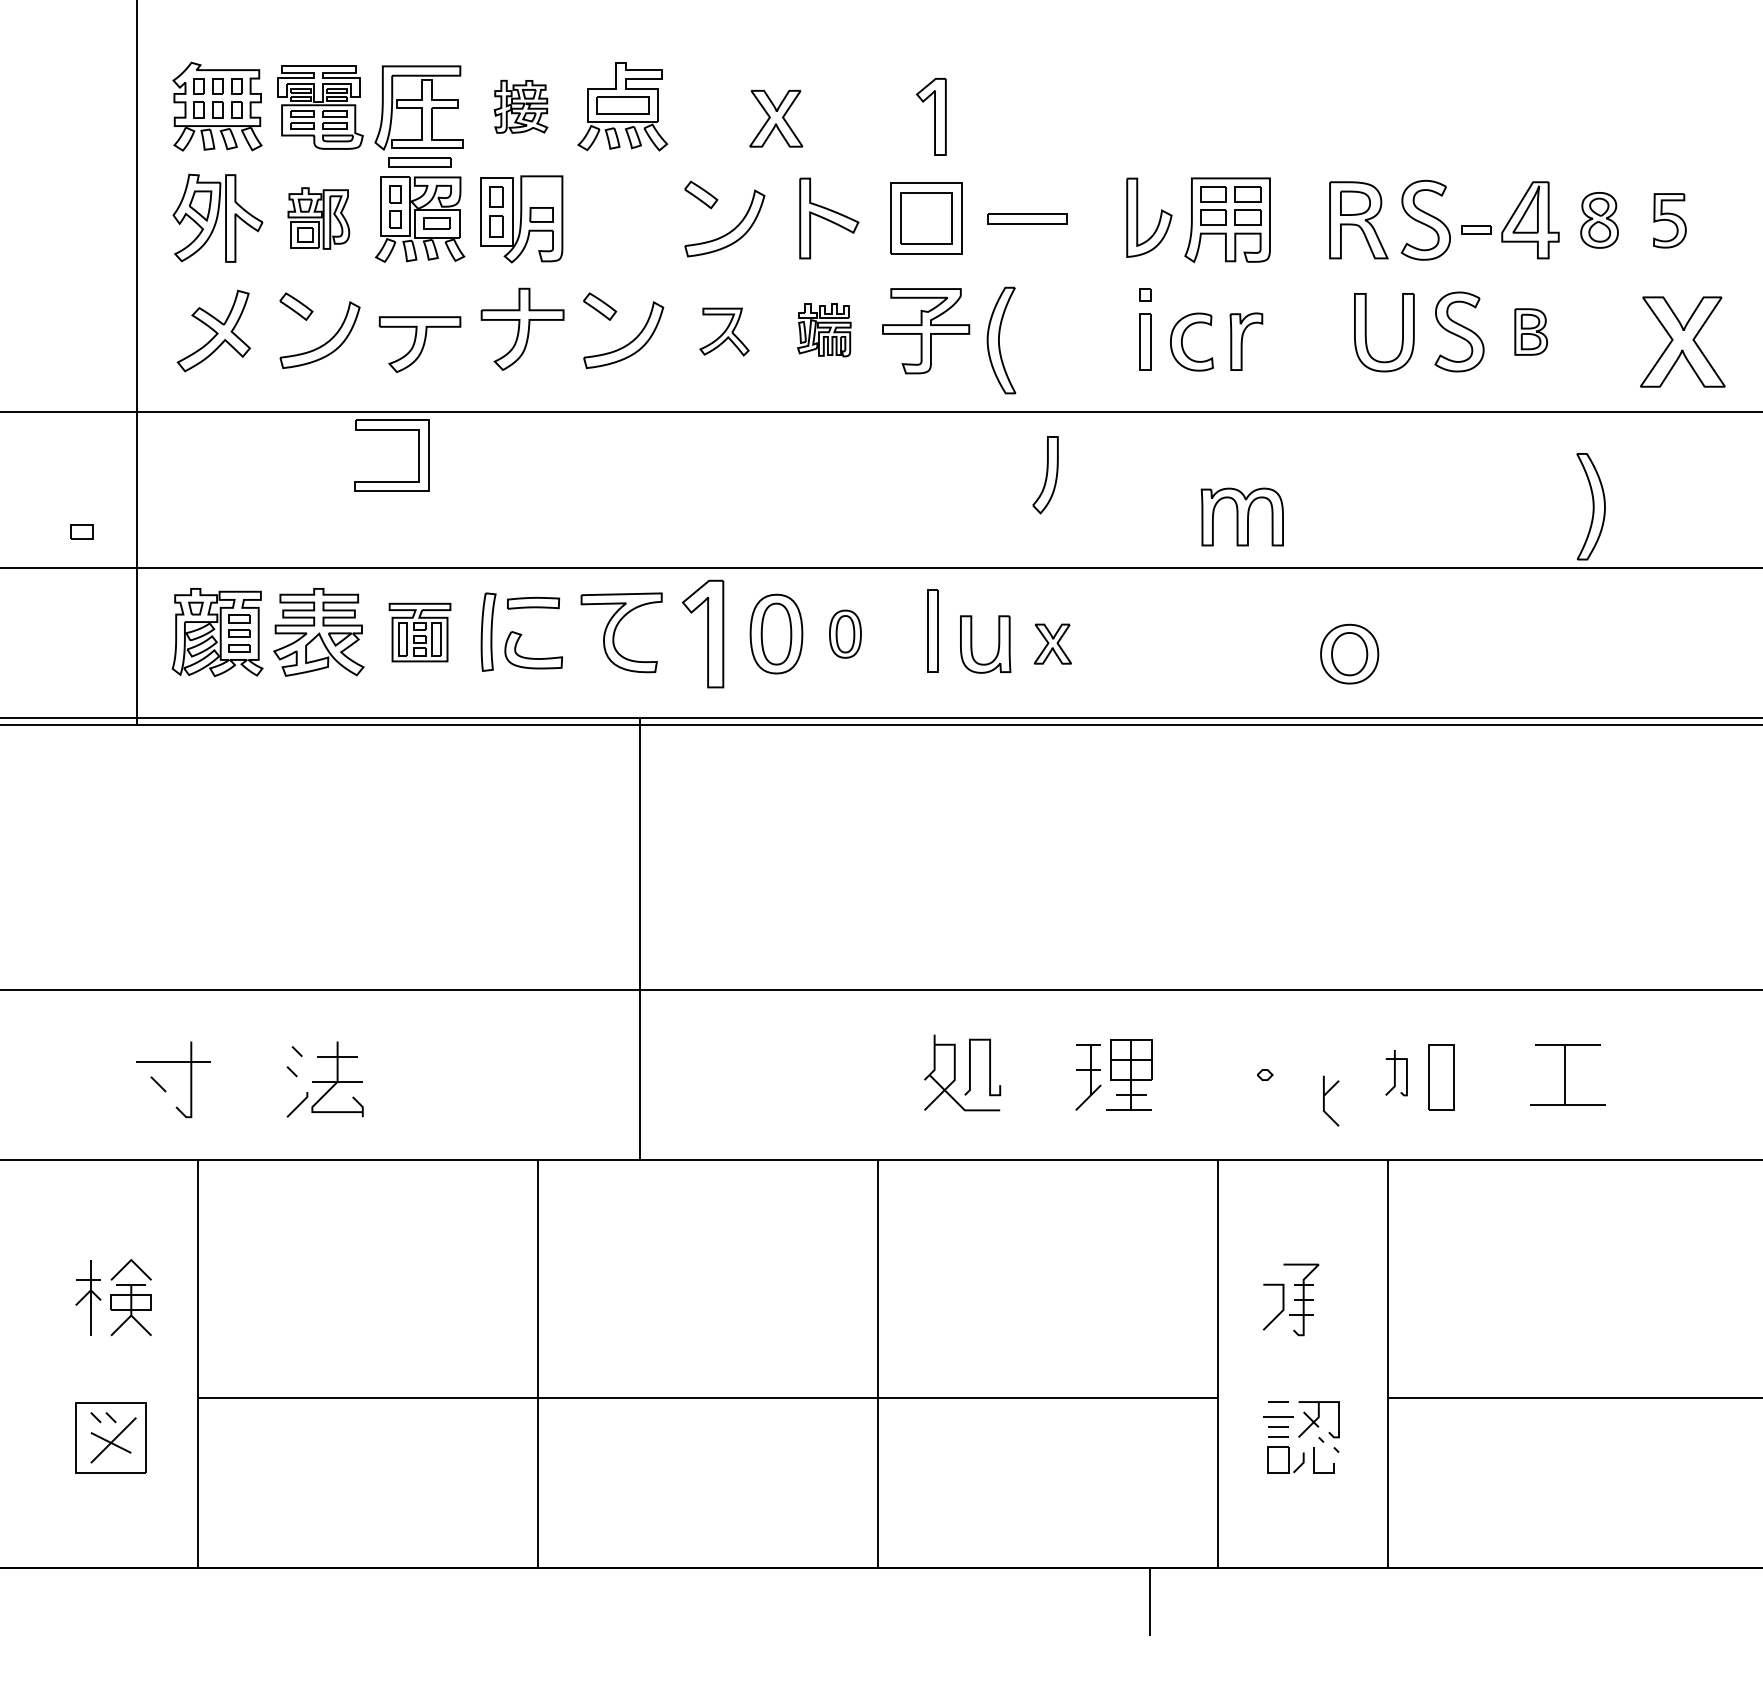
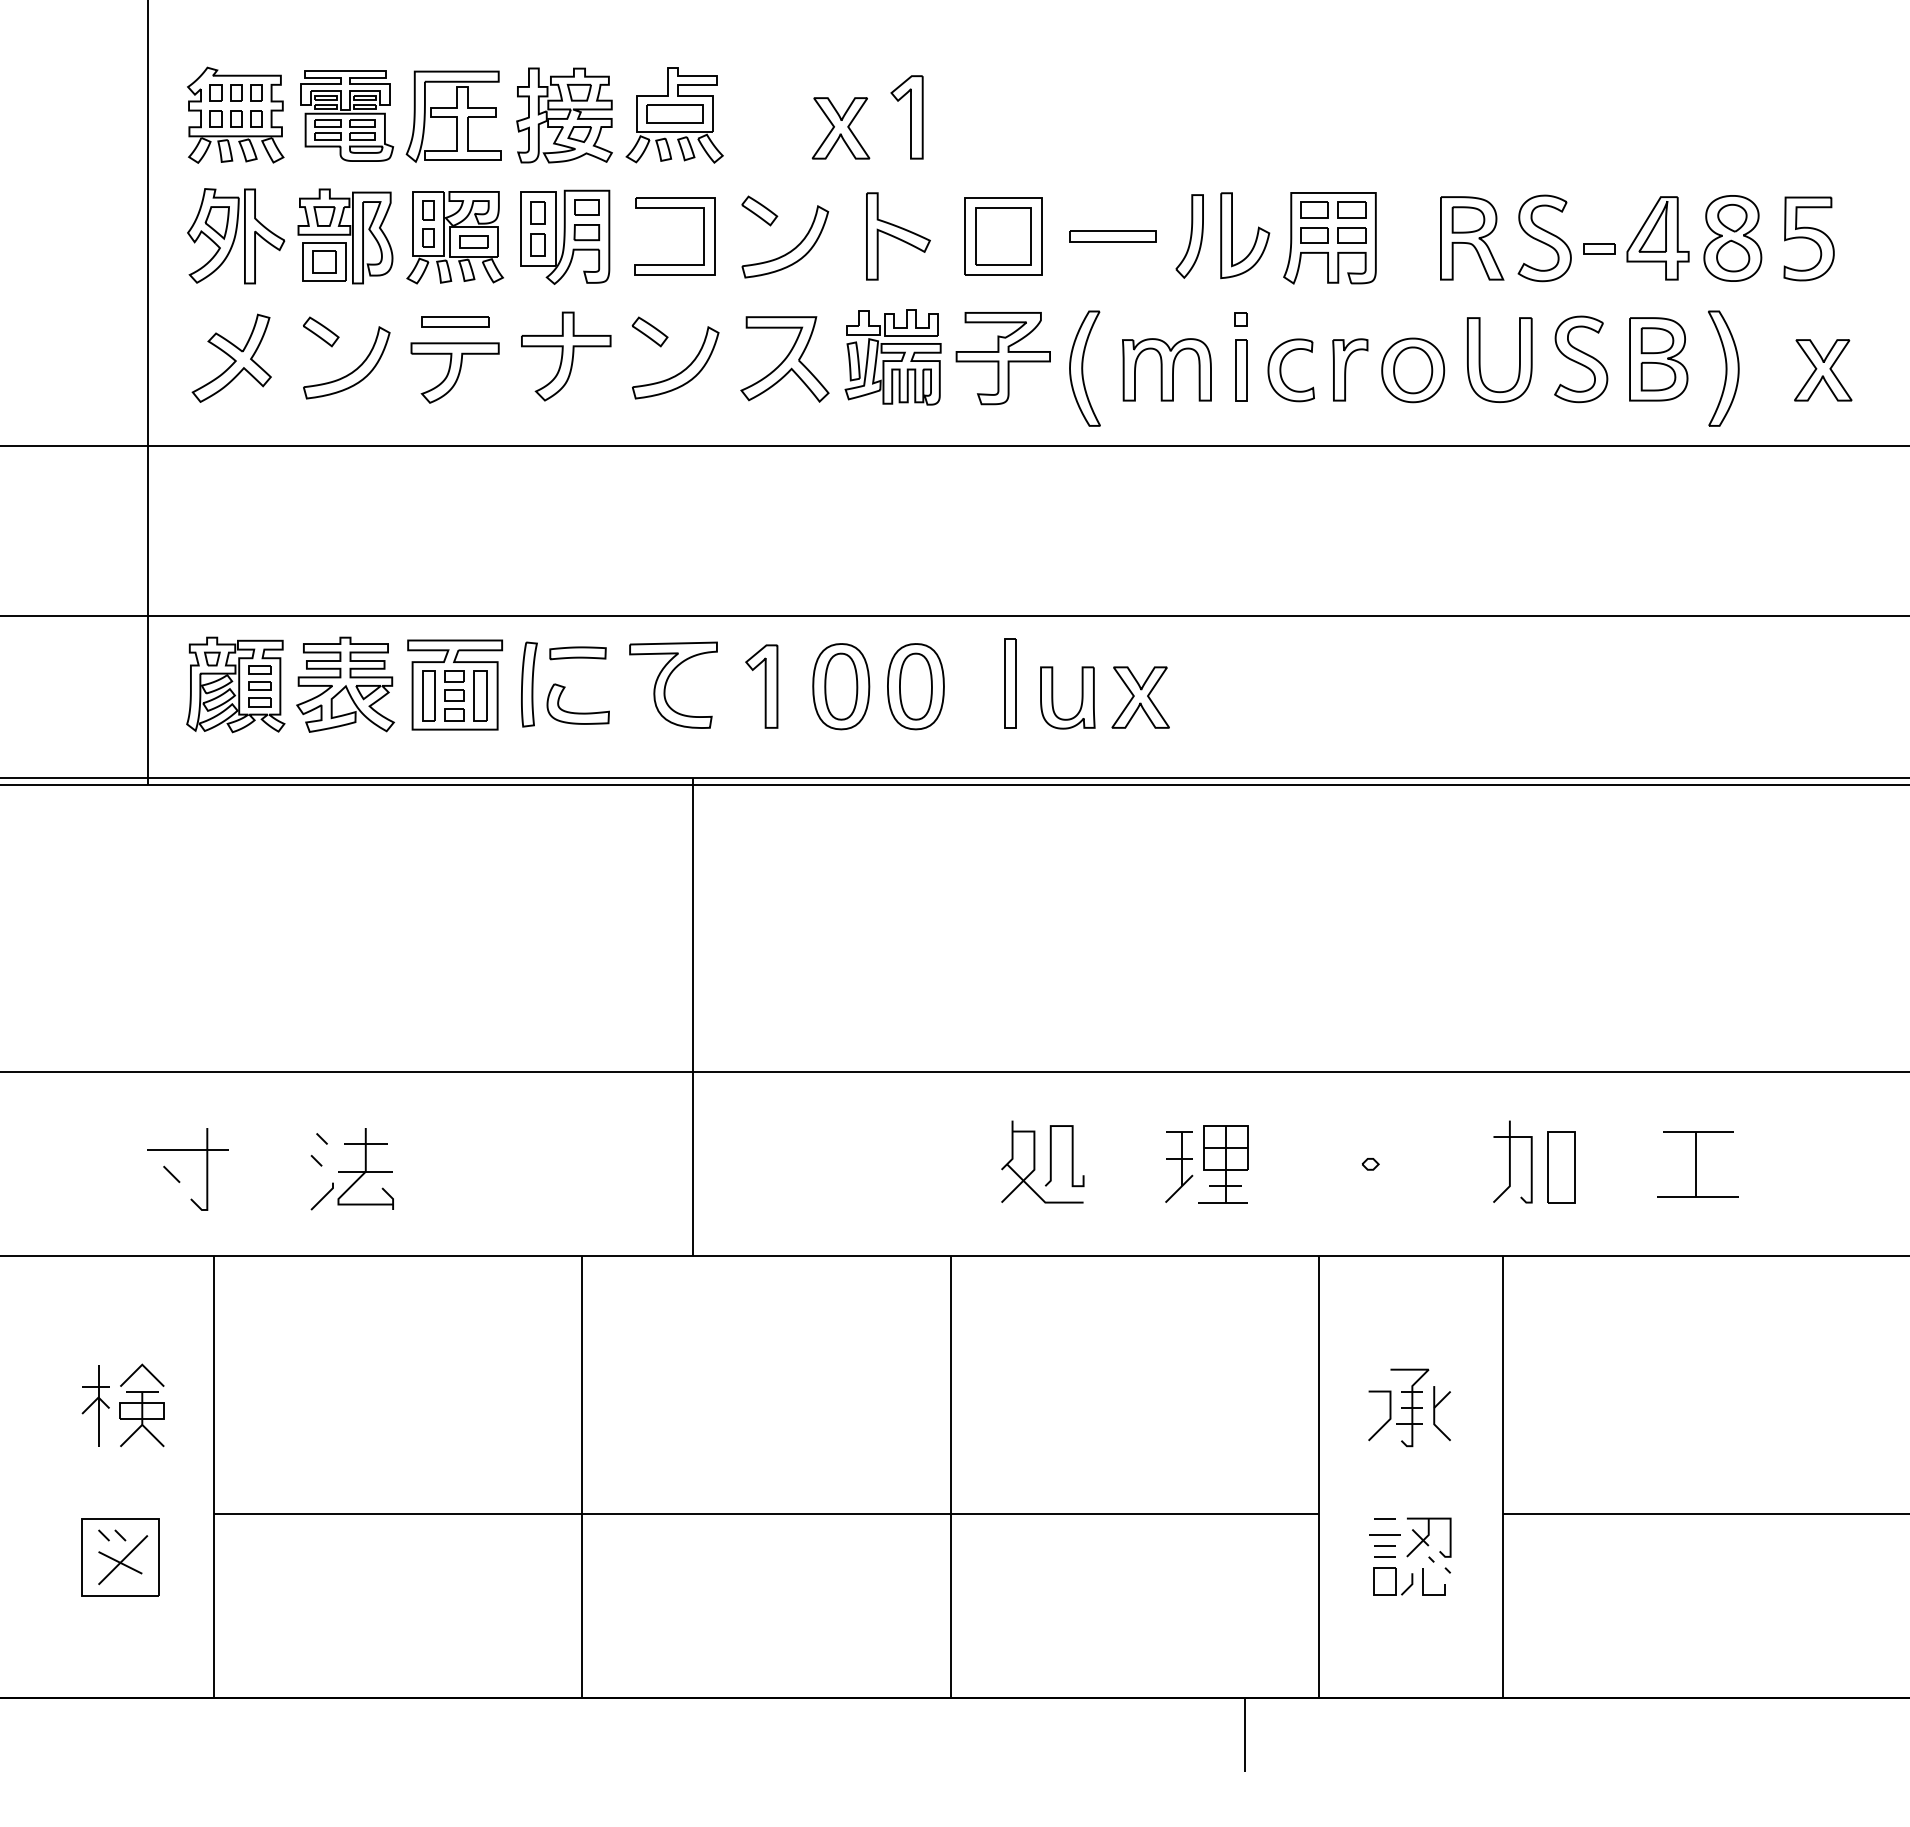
part: (521, 106) -> (564, 115), size x1.67
part: (930, 117) -> (906, 117), moved
part: (420, 162) -> (455, 321), moved
part: (318, 218) -> (345, 236), size x1.43
part: (1599, 220) -> (1732, 238), size x1.43
part: (1669, 220) -> (1808, 238), size x1.43
part: (823, 330) -> (892, 357), size x1.67
part: (724, 332) -> (784, 359), size x1.67
part: (1530, 332) -> (1658, 359), size x1.67
part: (1683, 342) -> (1823, 370), size x0.62
part: (391, 429) -> (674, 208), moved
part: (1045, 475) -> (1189, 236), moved
part: (1590, 506) -> (1723, 368), moved
part: (1241, 516) -> (1166, 369), moved
part: (81, 531) -> (586, 207), moved
part: (419, 632) -> (454, 684), size x1.43
part: (702, 633) -> (761, 686), size x0.71
part: (845, 633) -> (915, 686), size x1.67
part: (1052, 644) -> (1140, 697), size x1.43
part: (1349, 654) -> (1413, 370), moved
part: (1396, 1072) -> (1512, 1161), size x1.67
part: (1330, 1101) -> (1441, 1413), moved

